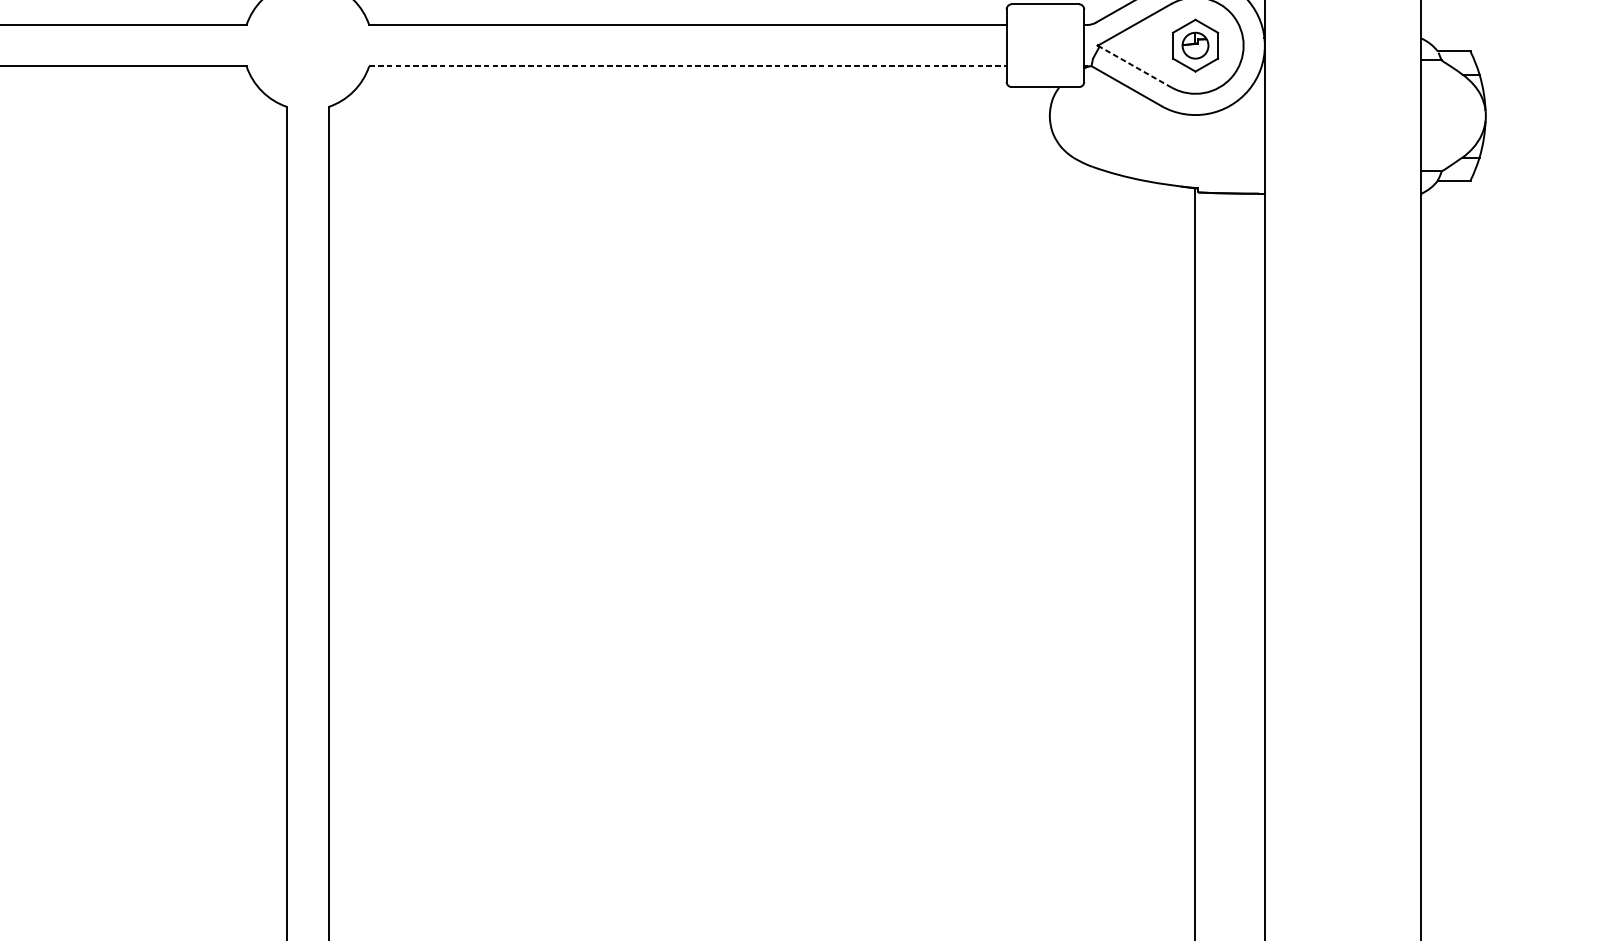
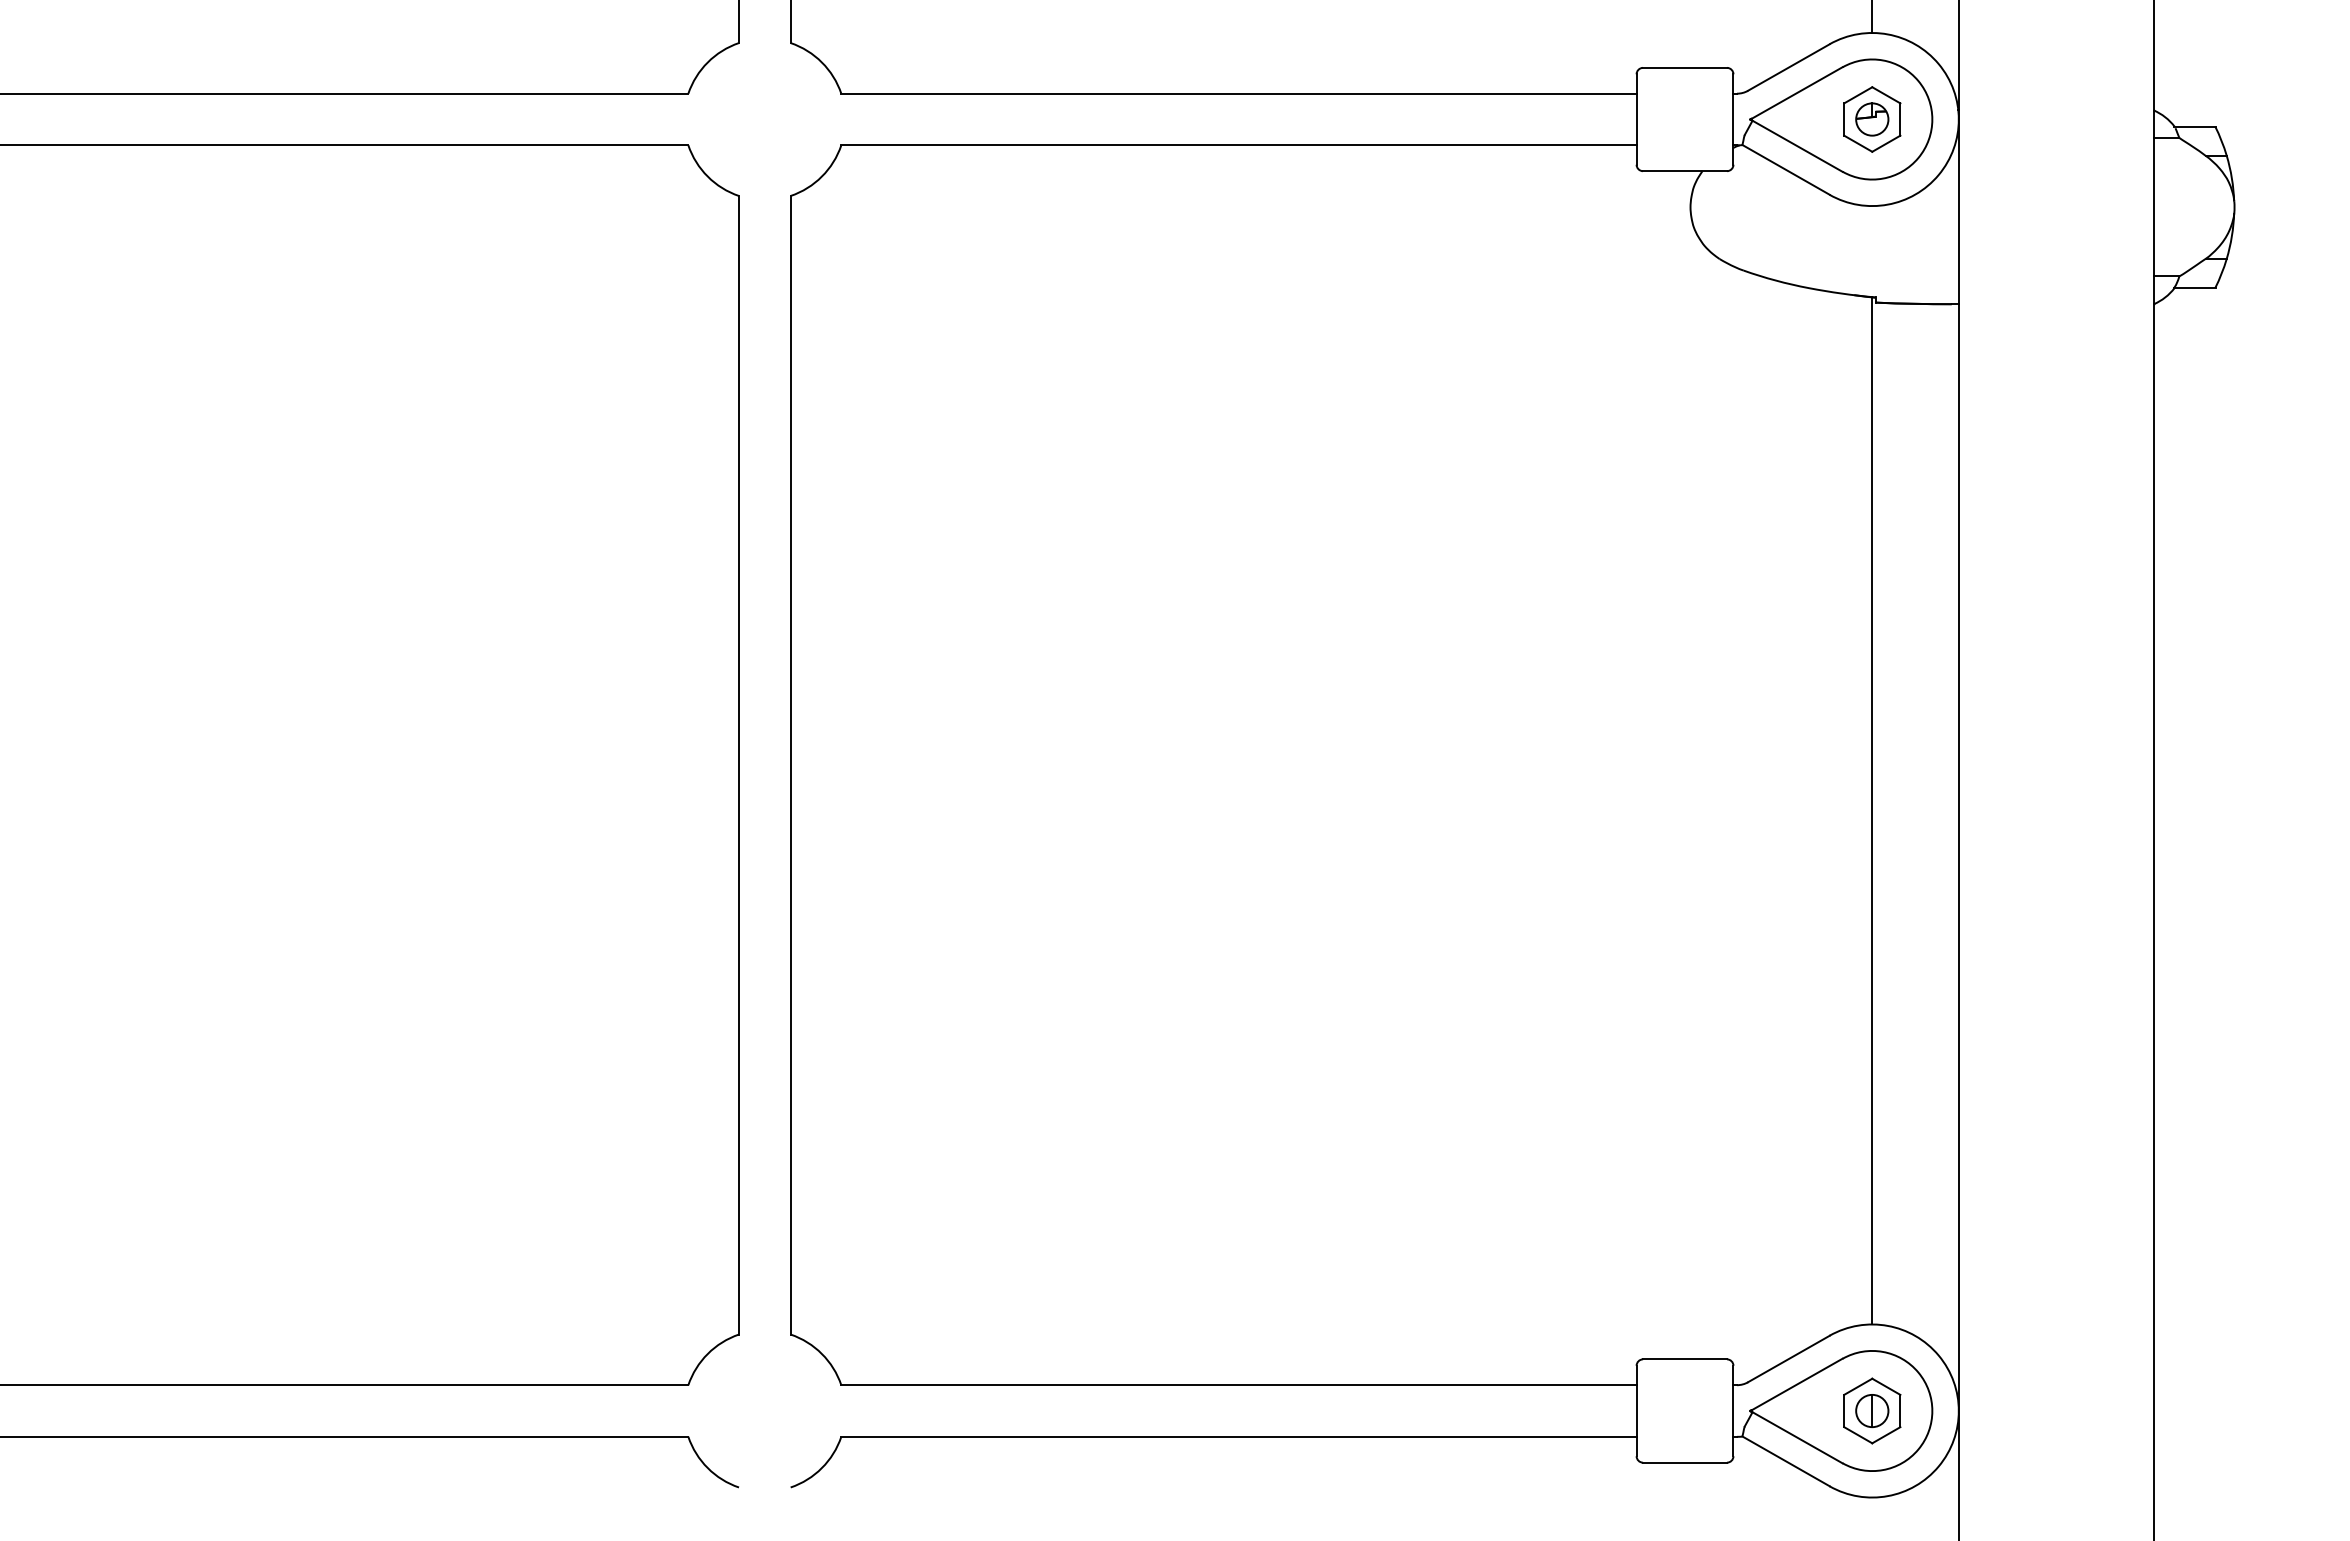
line: (687, 66) -> (1238, 145), dashed -> solid
line: (1134, 66) -> (1796, 145), dashed -> solid

